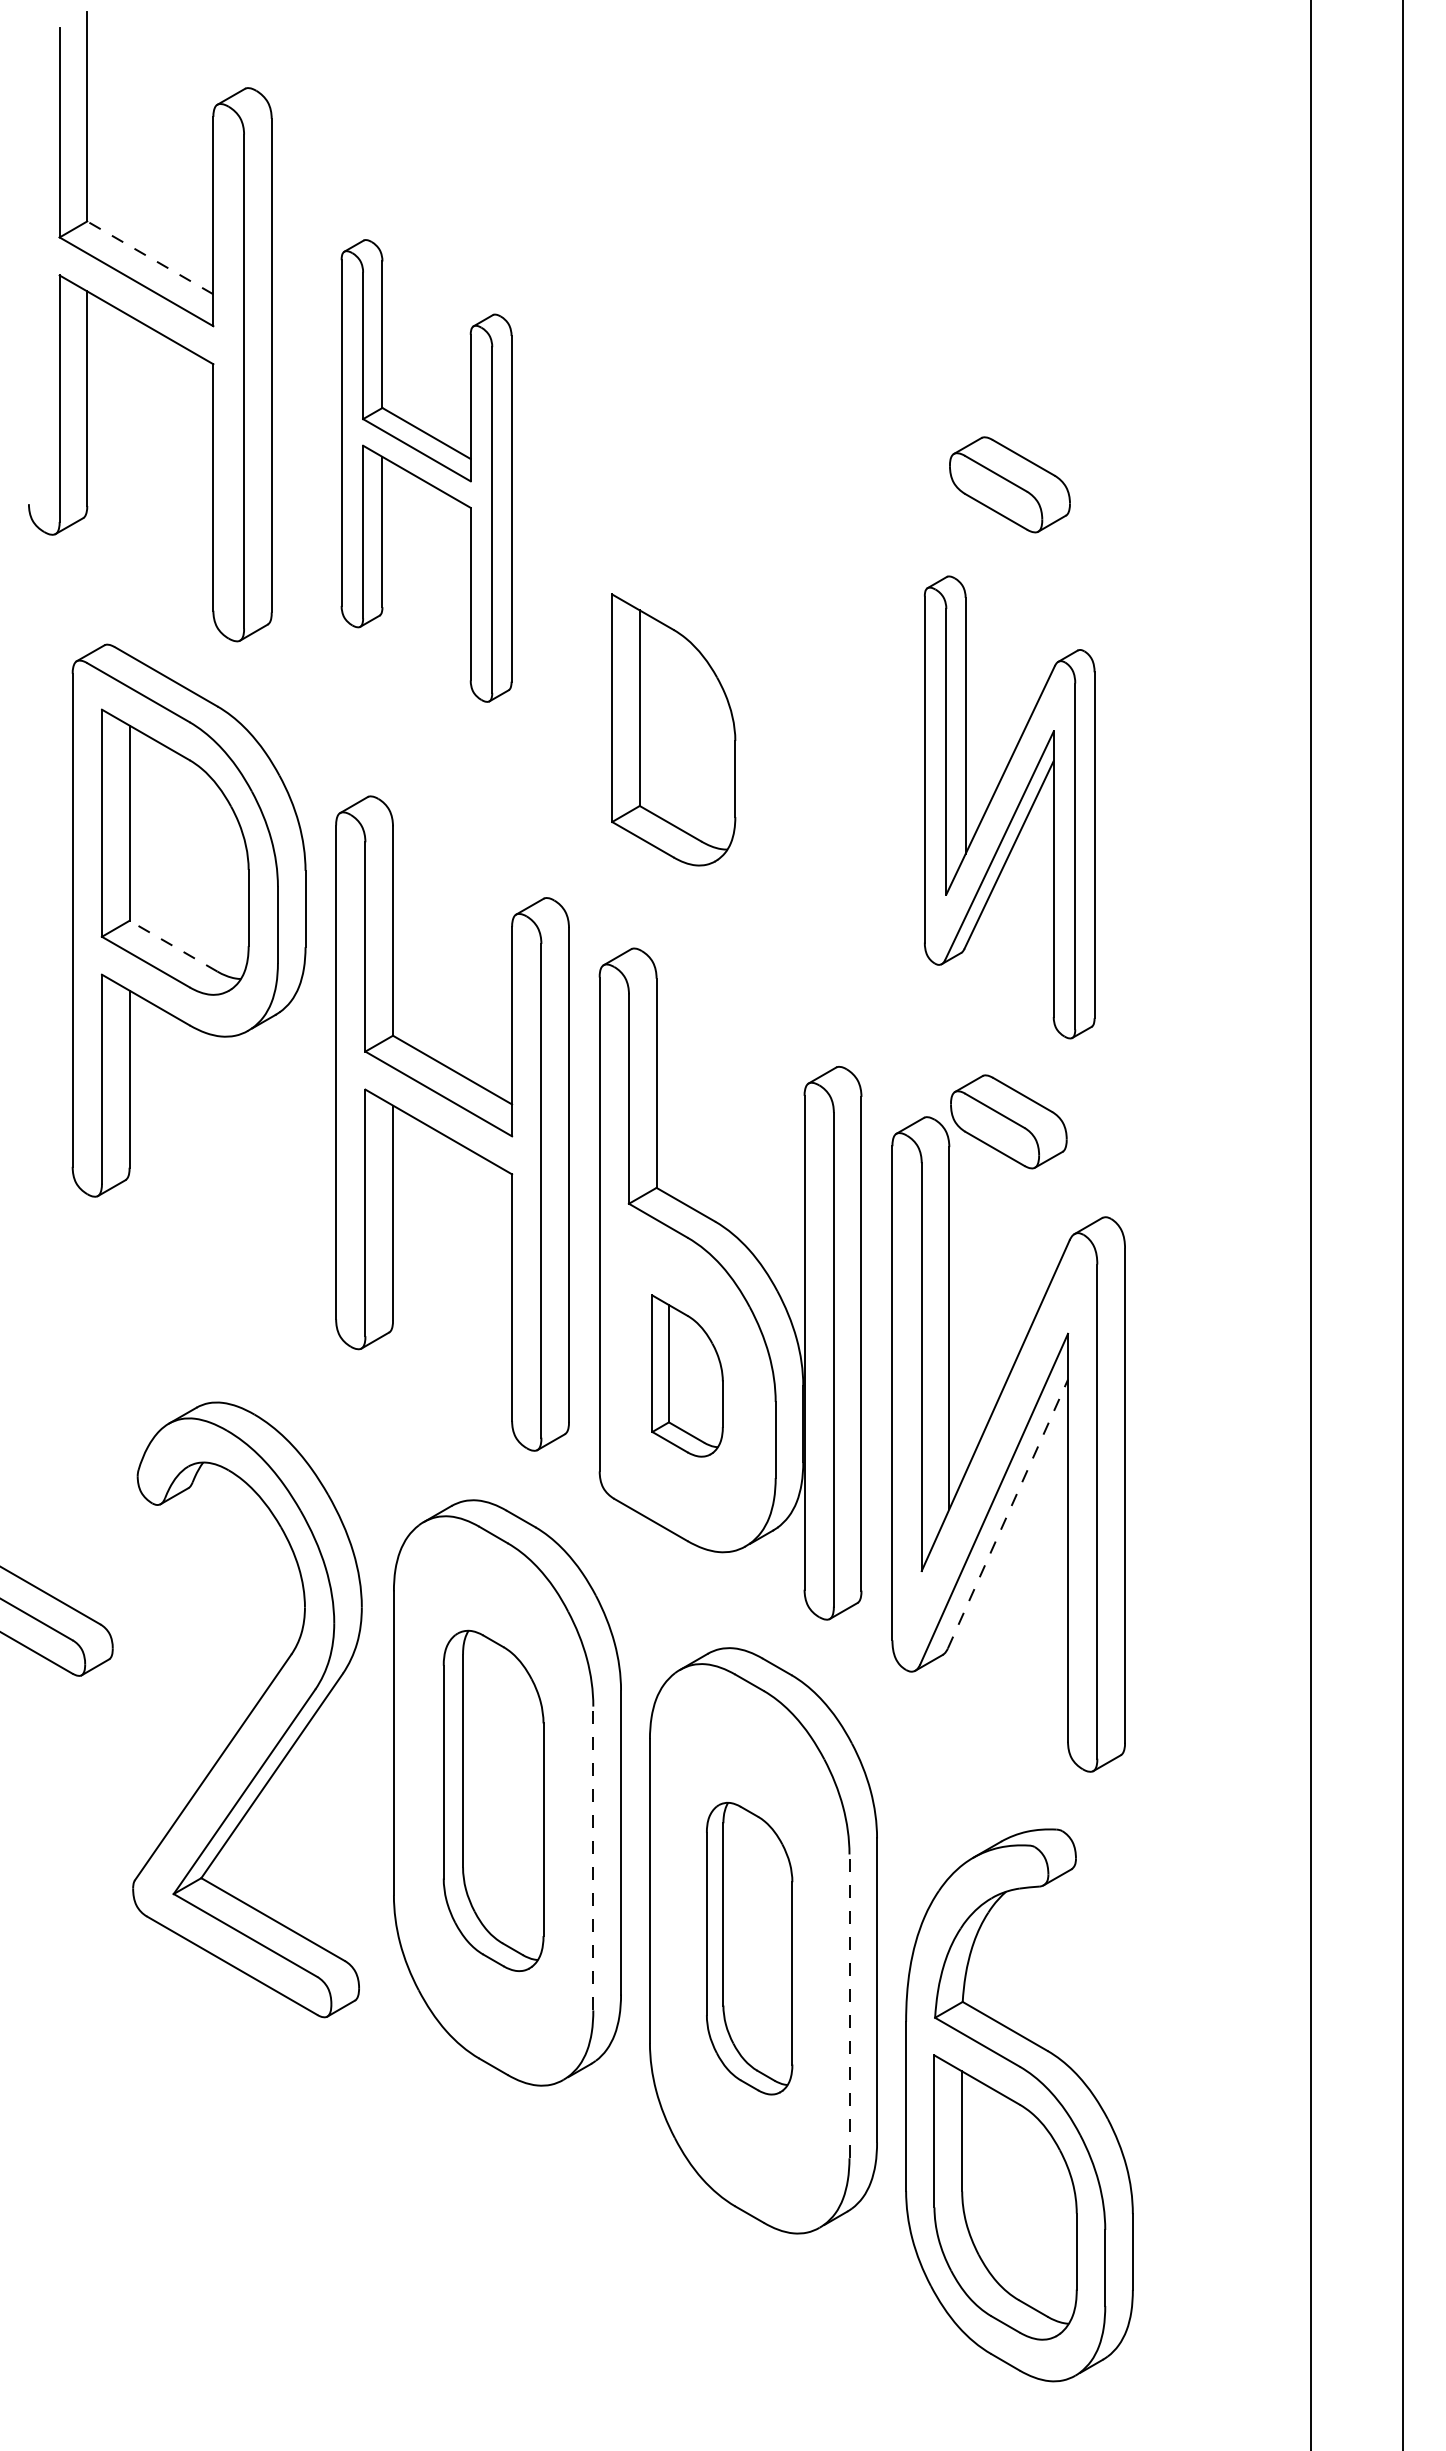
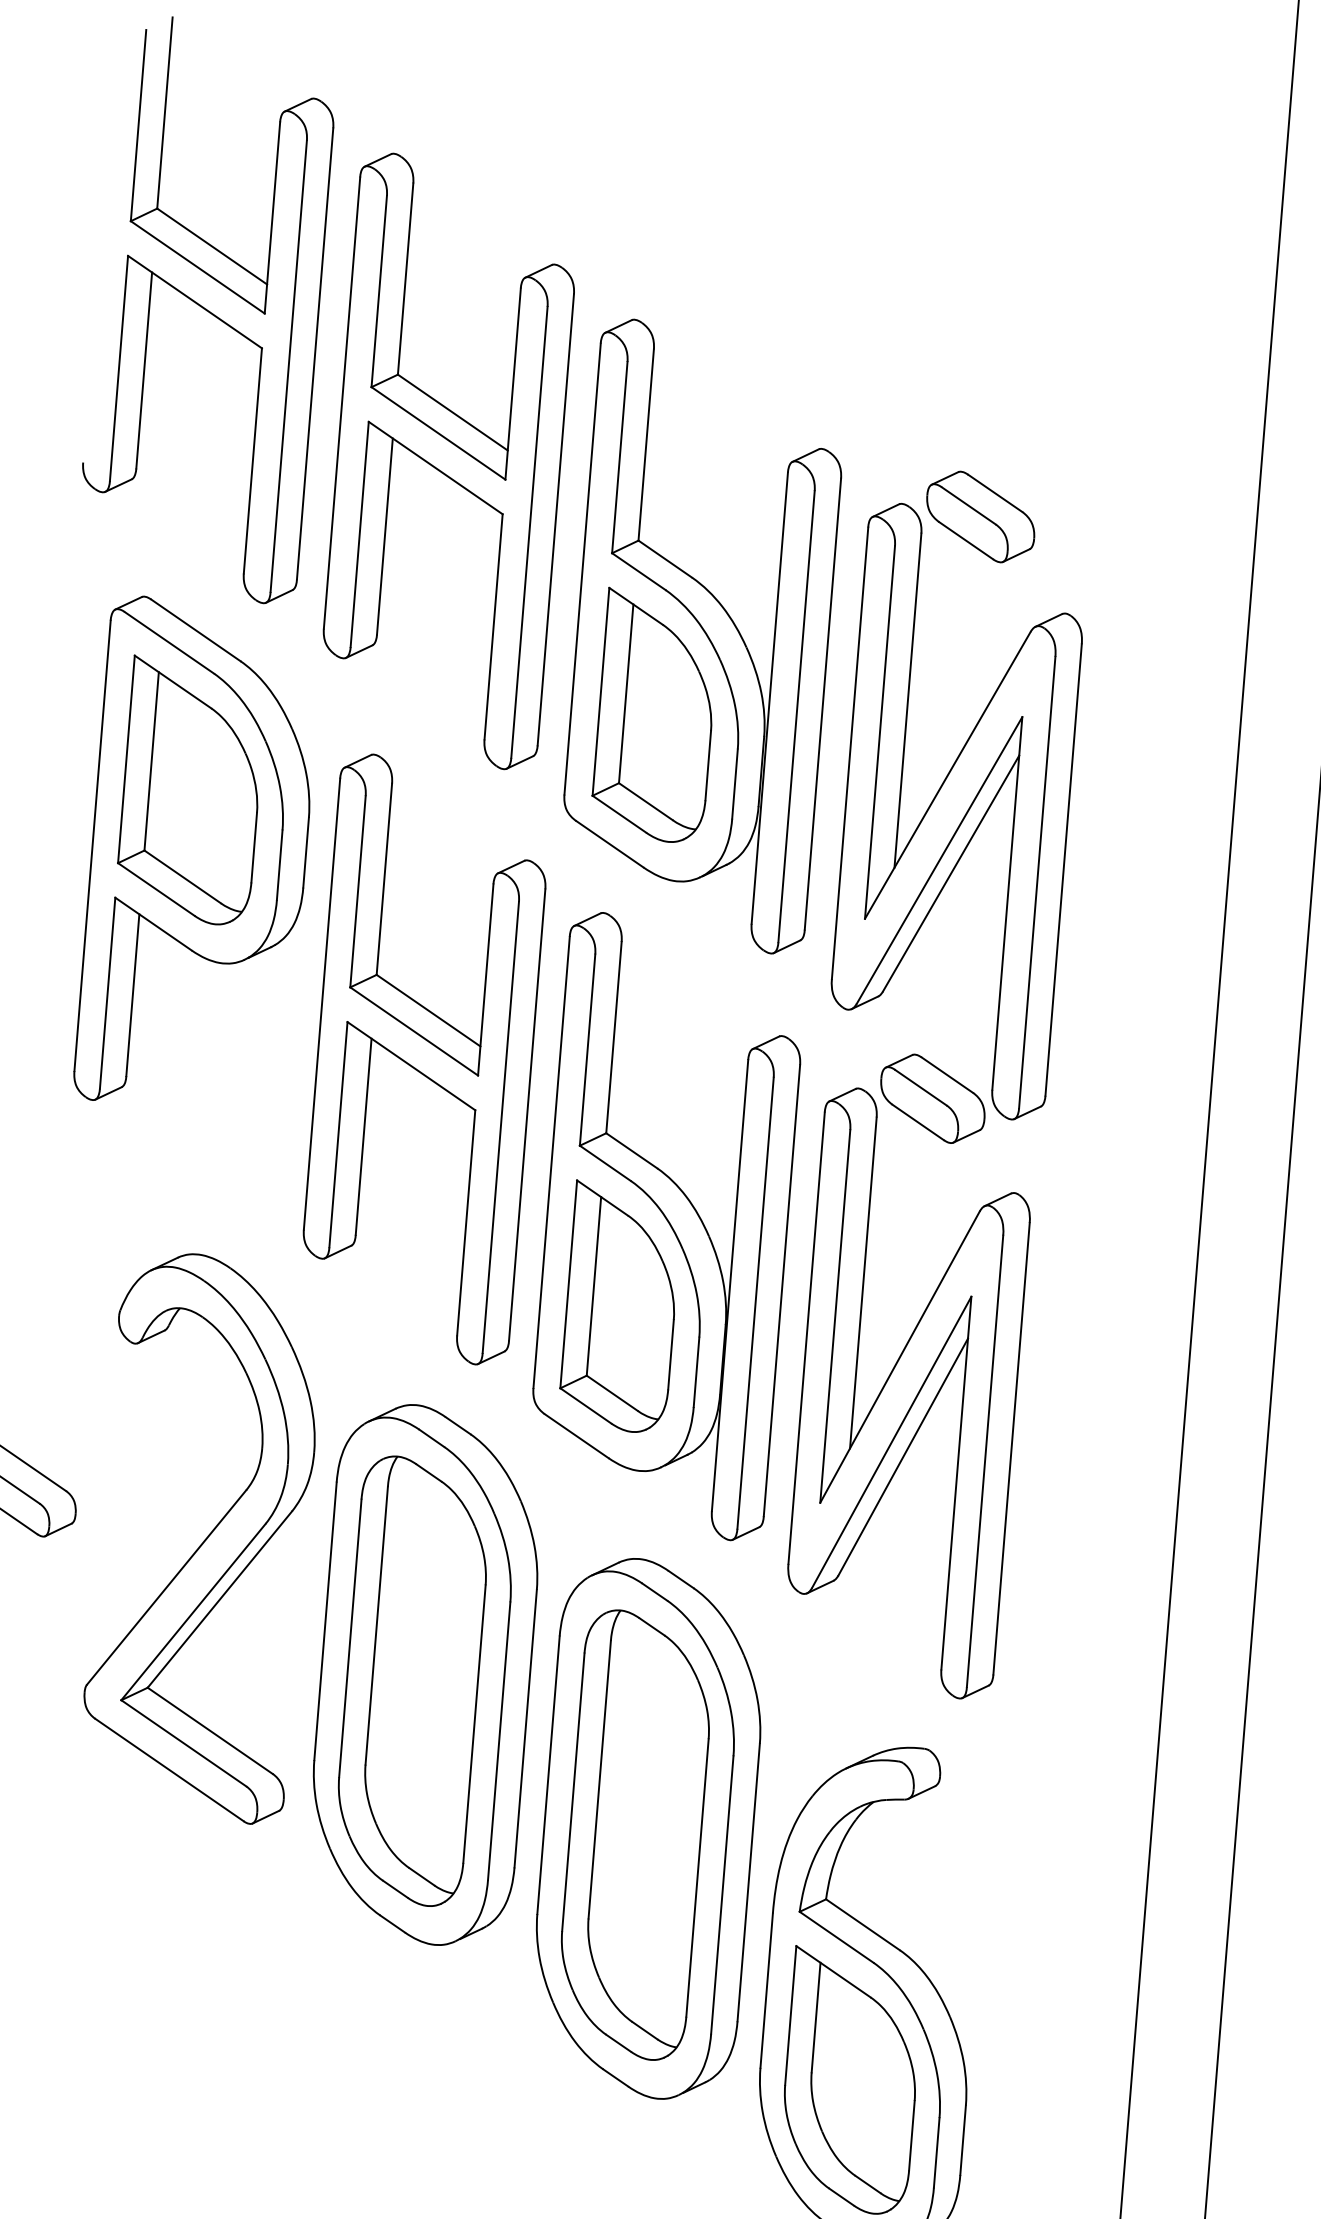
line: (150, 257) -> (212, 246), dashed -> solid
part: (426, 470) -> (448, 461), size x1.43
part: (717, 638) -> (702, 635), added
part: (1009, 807) -> (956, 811), size x1.43
line: (173, 946) -> (182, 877), dashed -> solid
part: (687, 1375) -> (620, 1306), size x1.67
line: (1008, 1513) -> (903, 1456), dashed -> solid
part: (247, 1709) -> (202, 1537), moved
part: (493, 1800) -> (412, 1680), size x1.43
line: (593, 1858) -> (499, 1741), dashed -> solid
part: (749, 1948) -> (635, 1834), size x1.67
line: (849, 2006) -> (722, 1895), dashed -> solid

